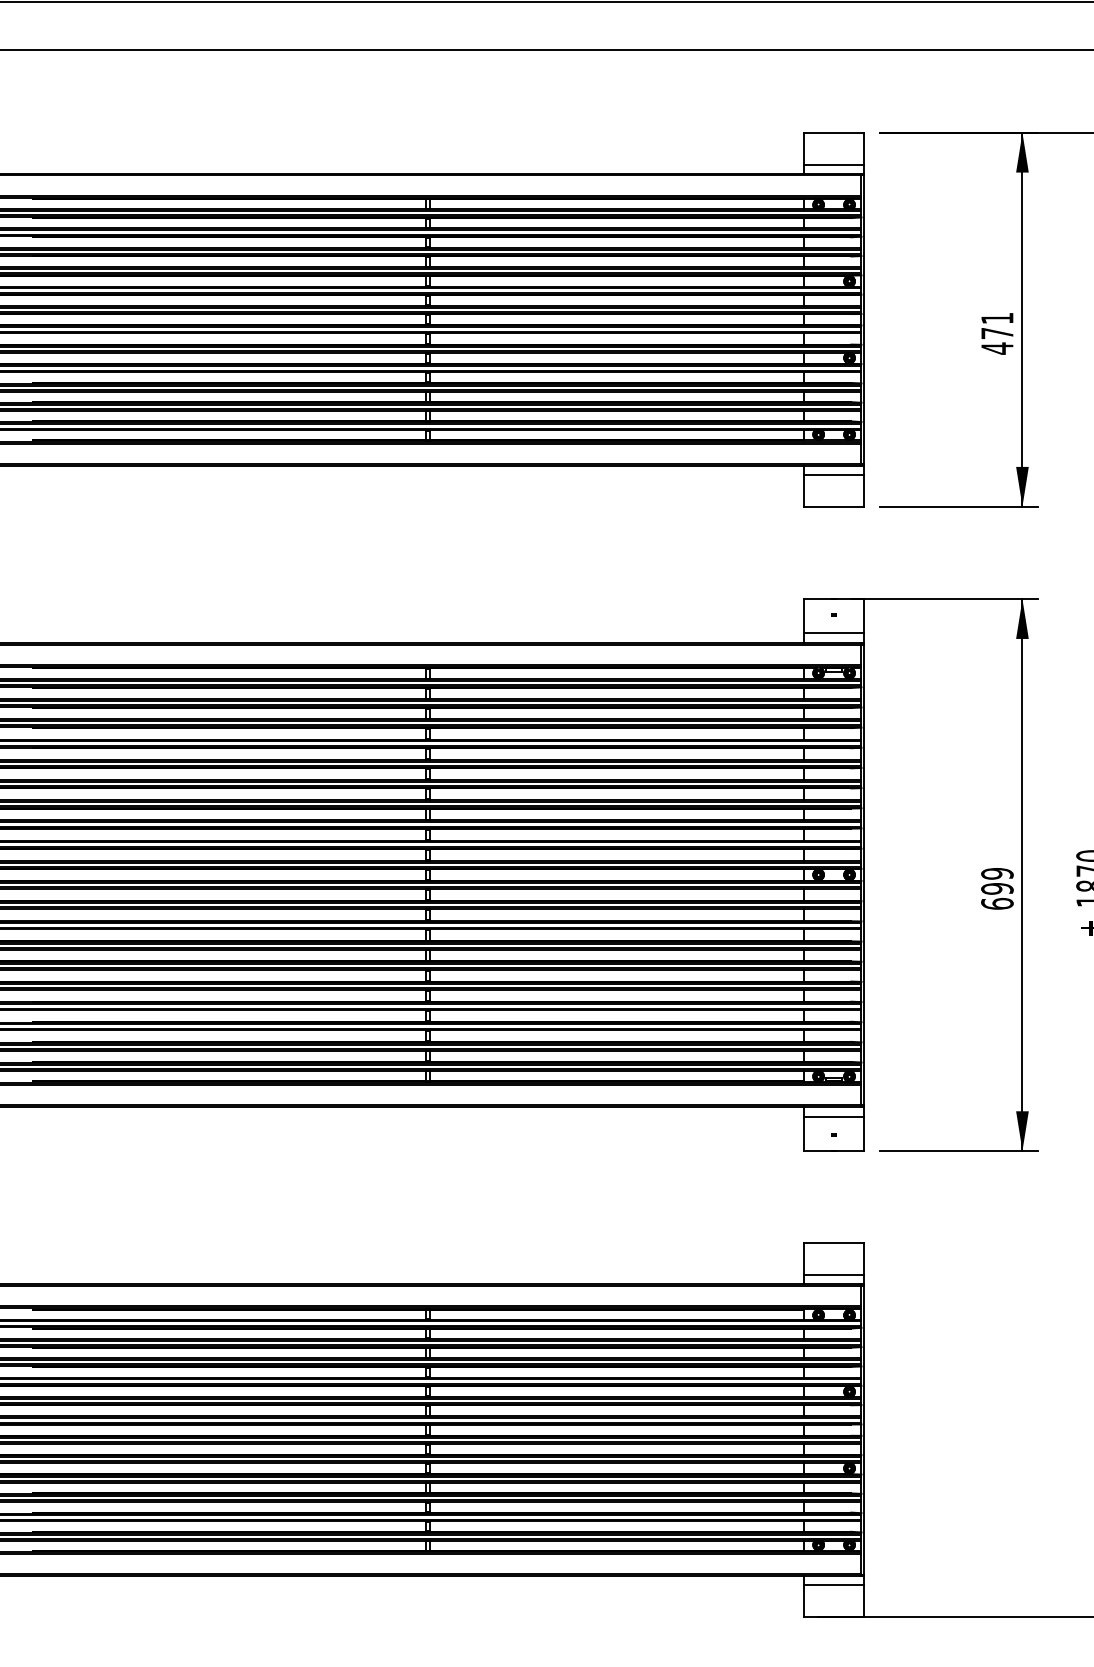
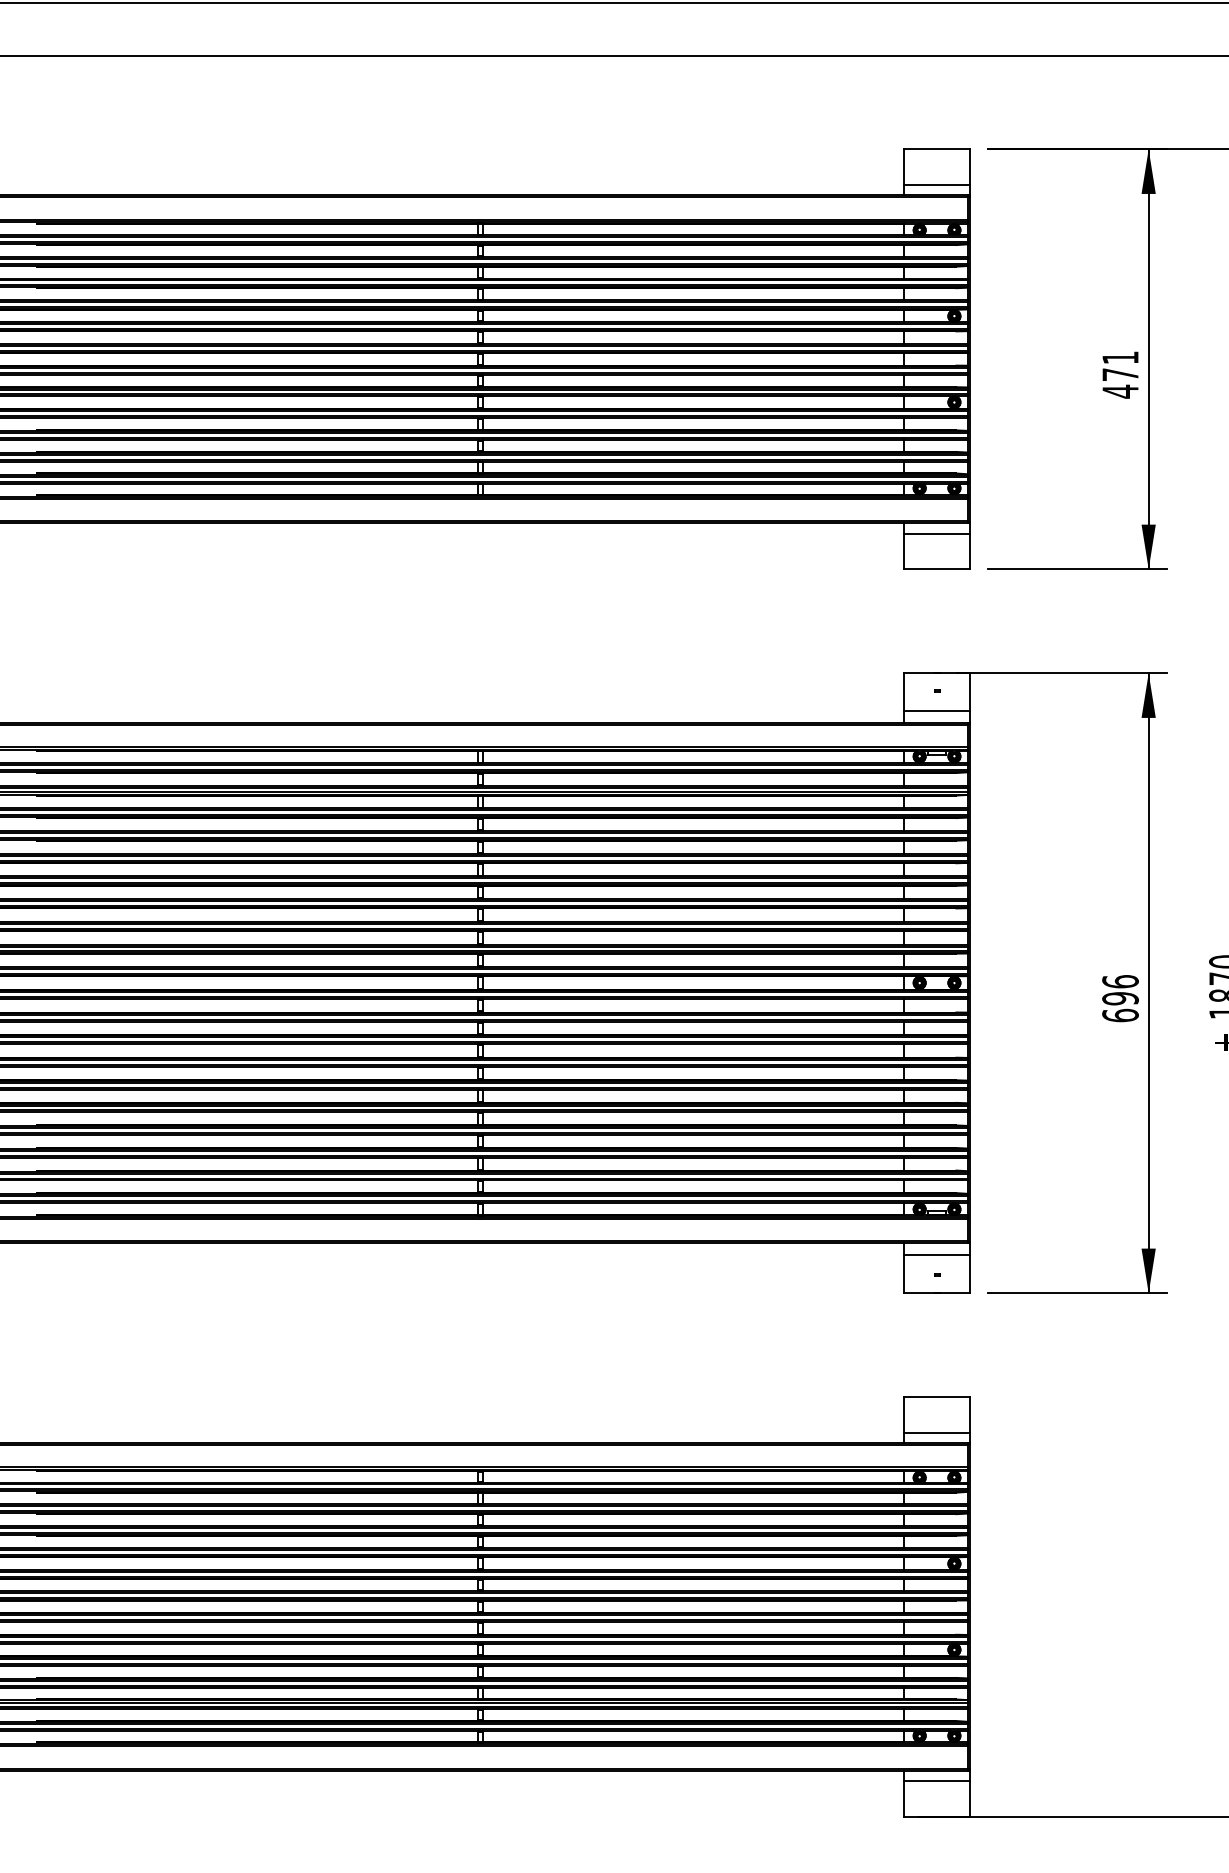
text: (997, 873) -> (1120, 981), 699 -> 696

